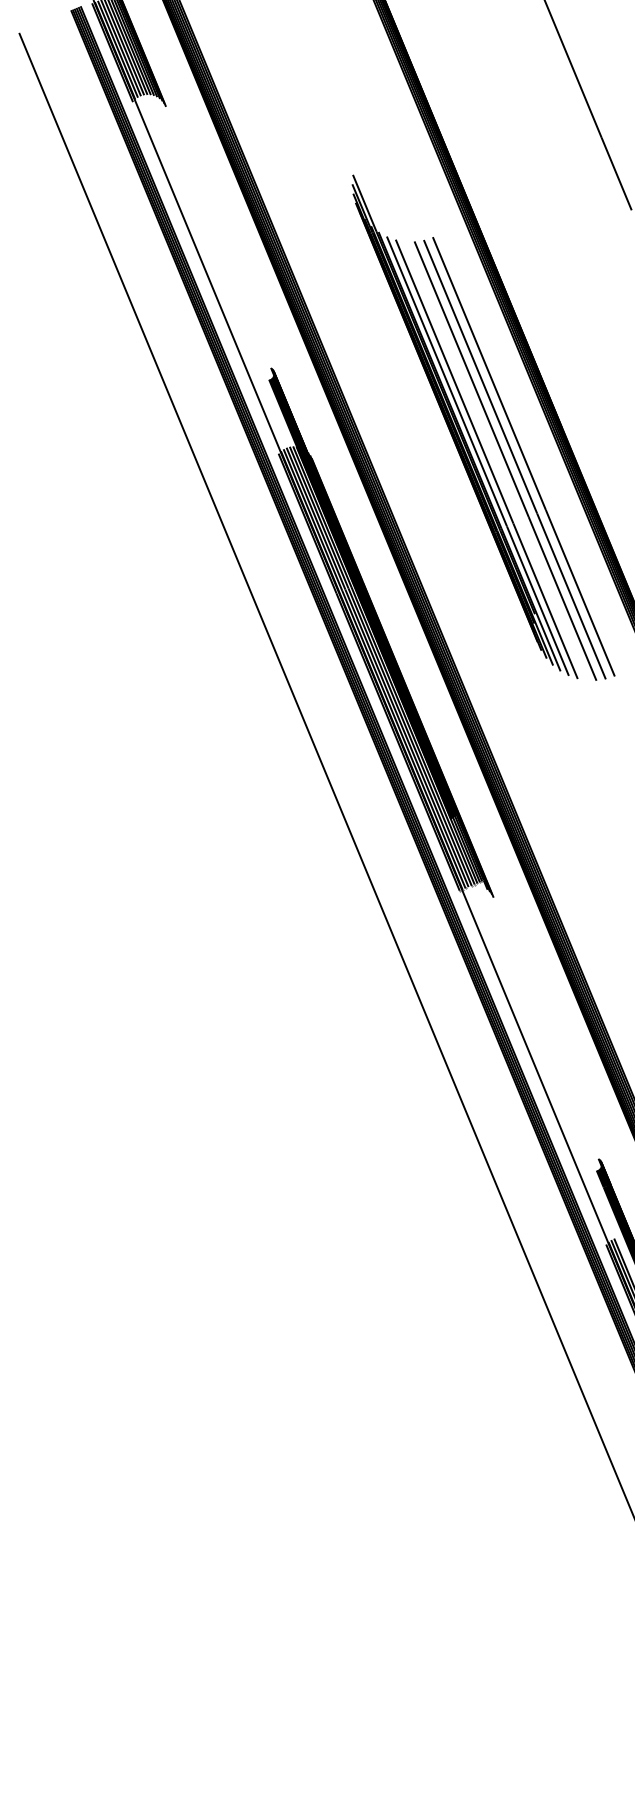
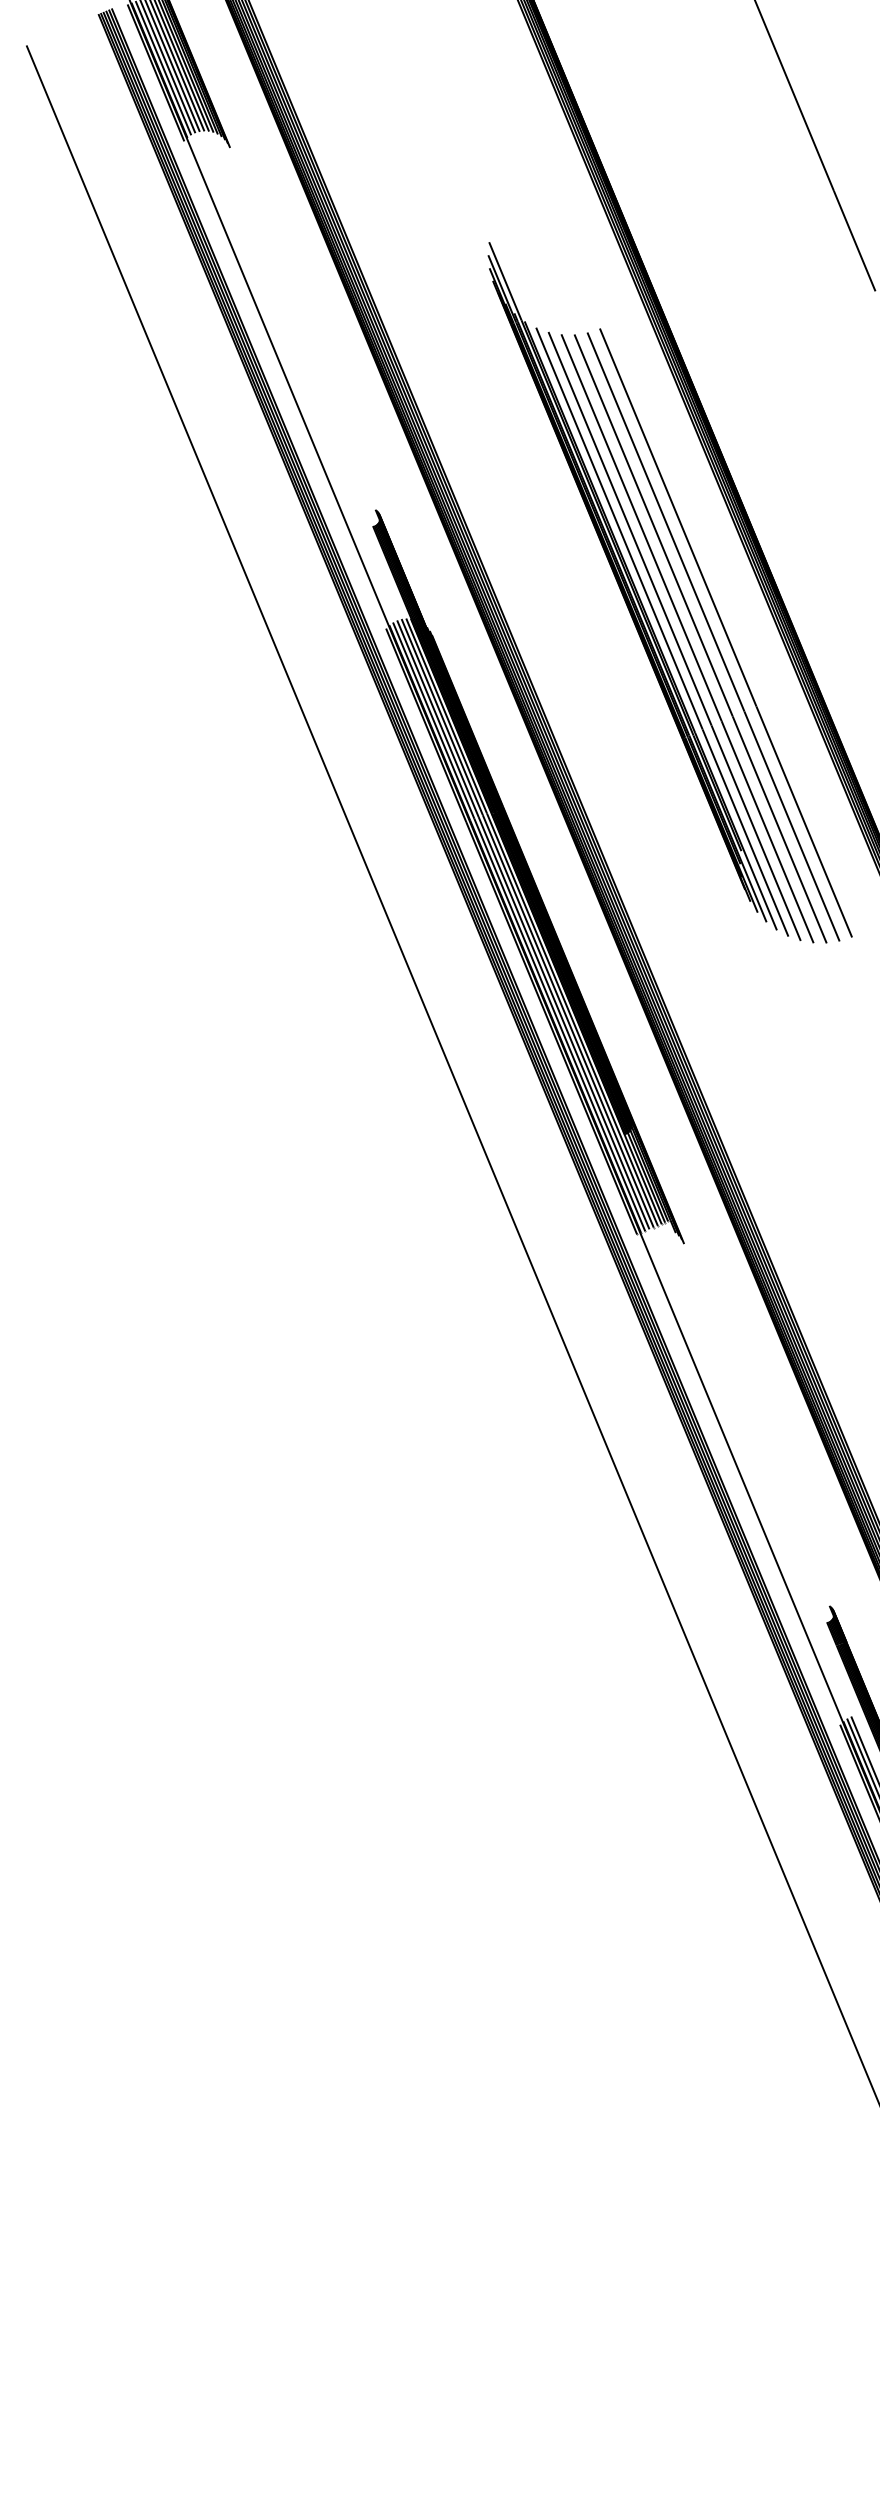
line: (496, 460) -> (687, 638), added

